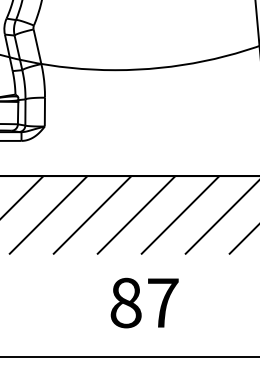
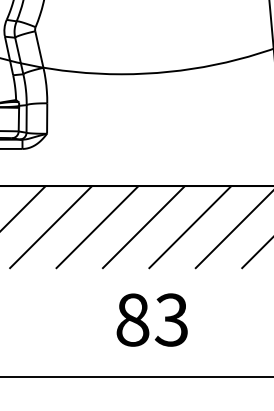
text: (162, 302) -> (171, 319), 87 -> 83

